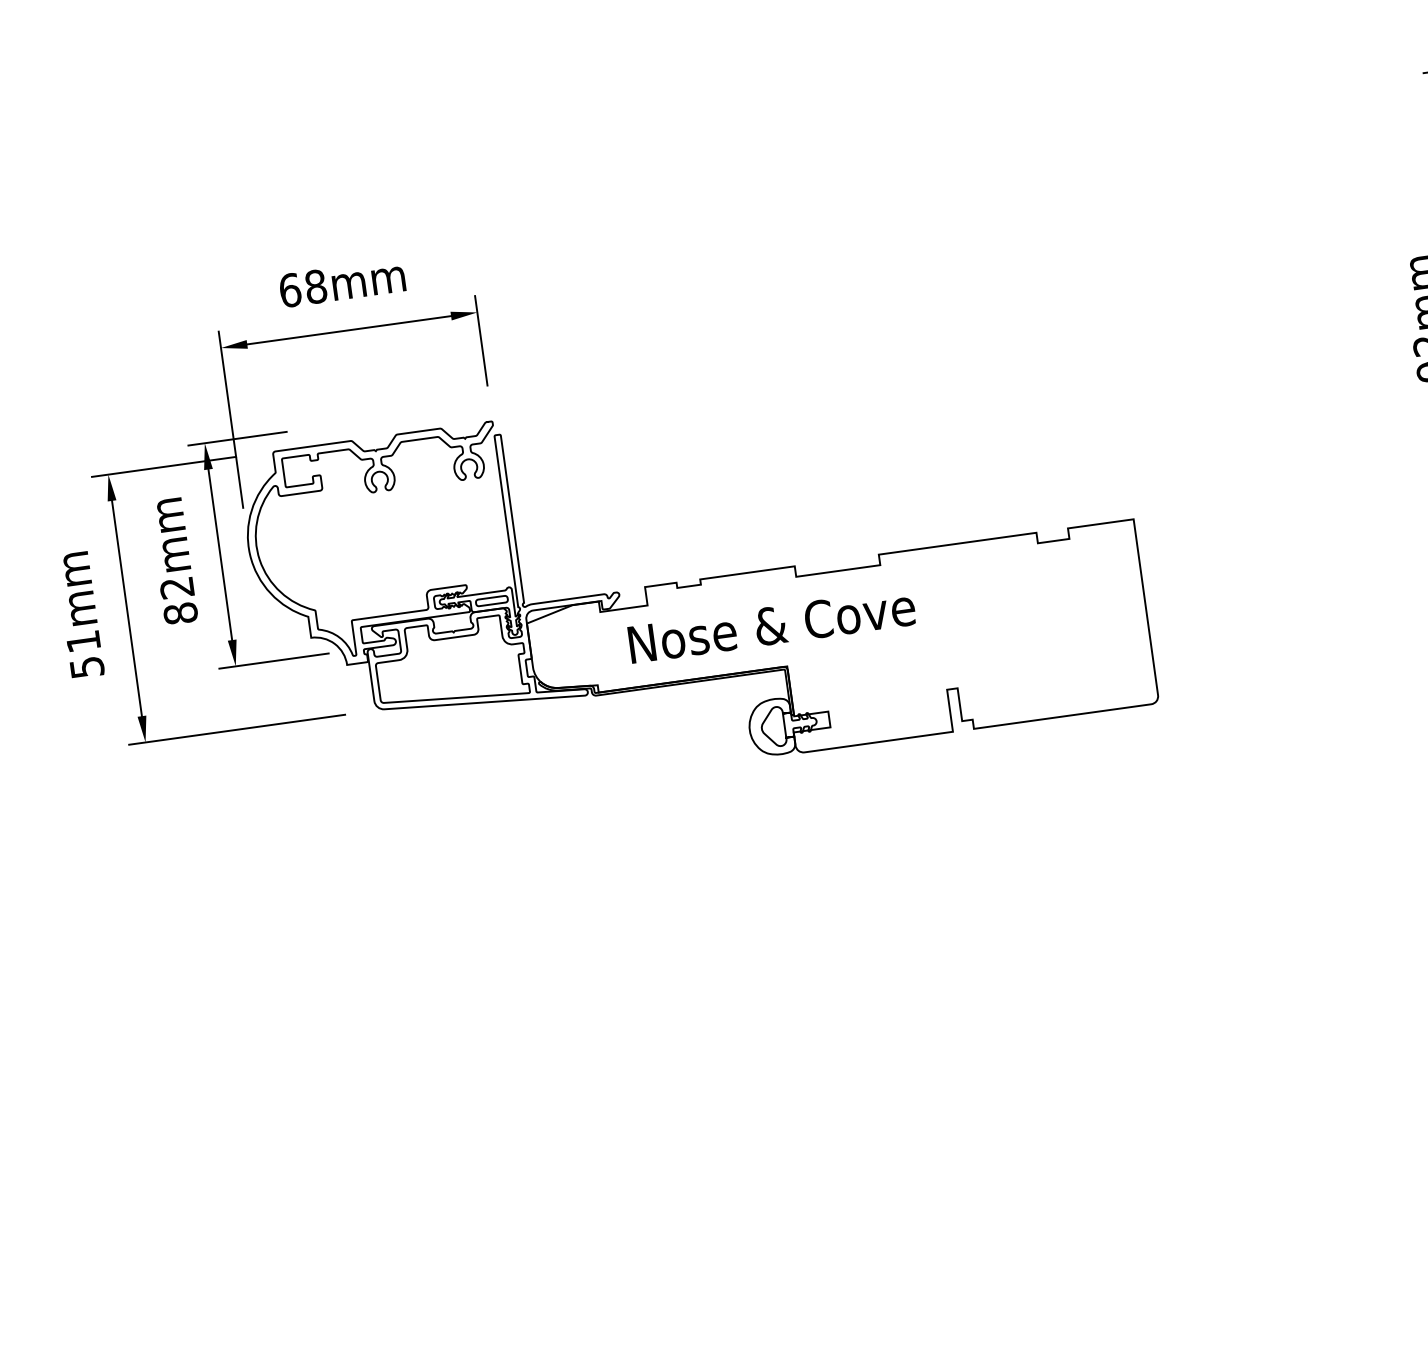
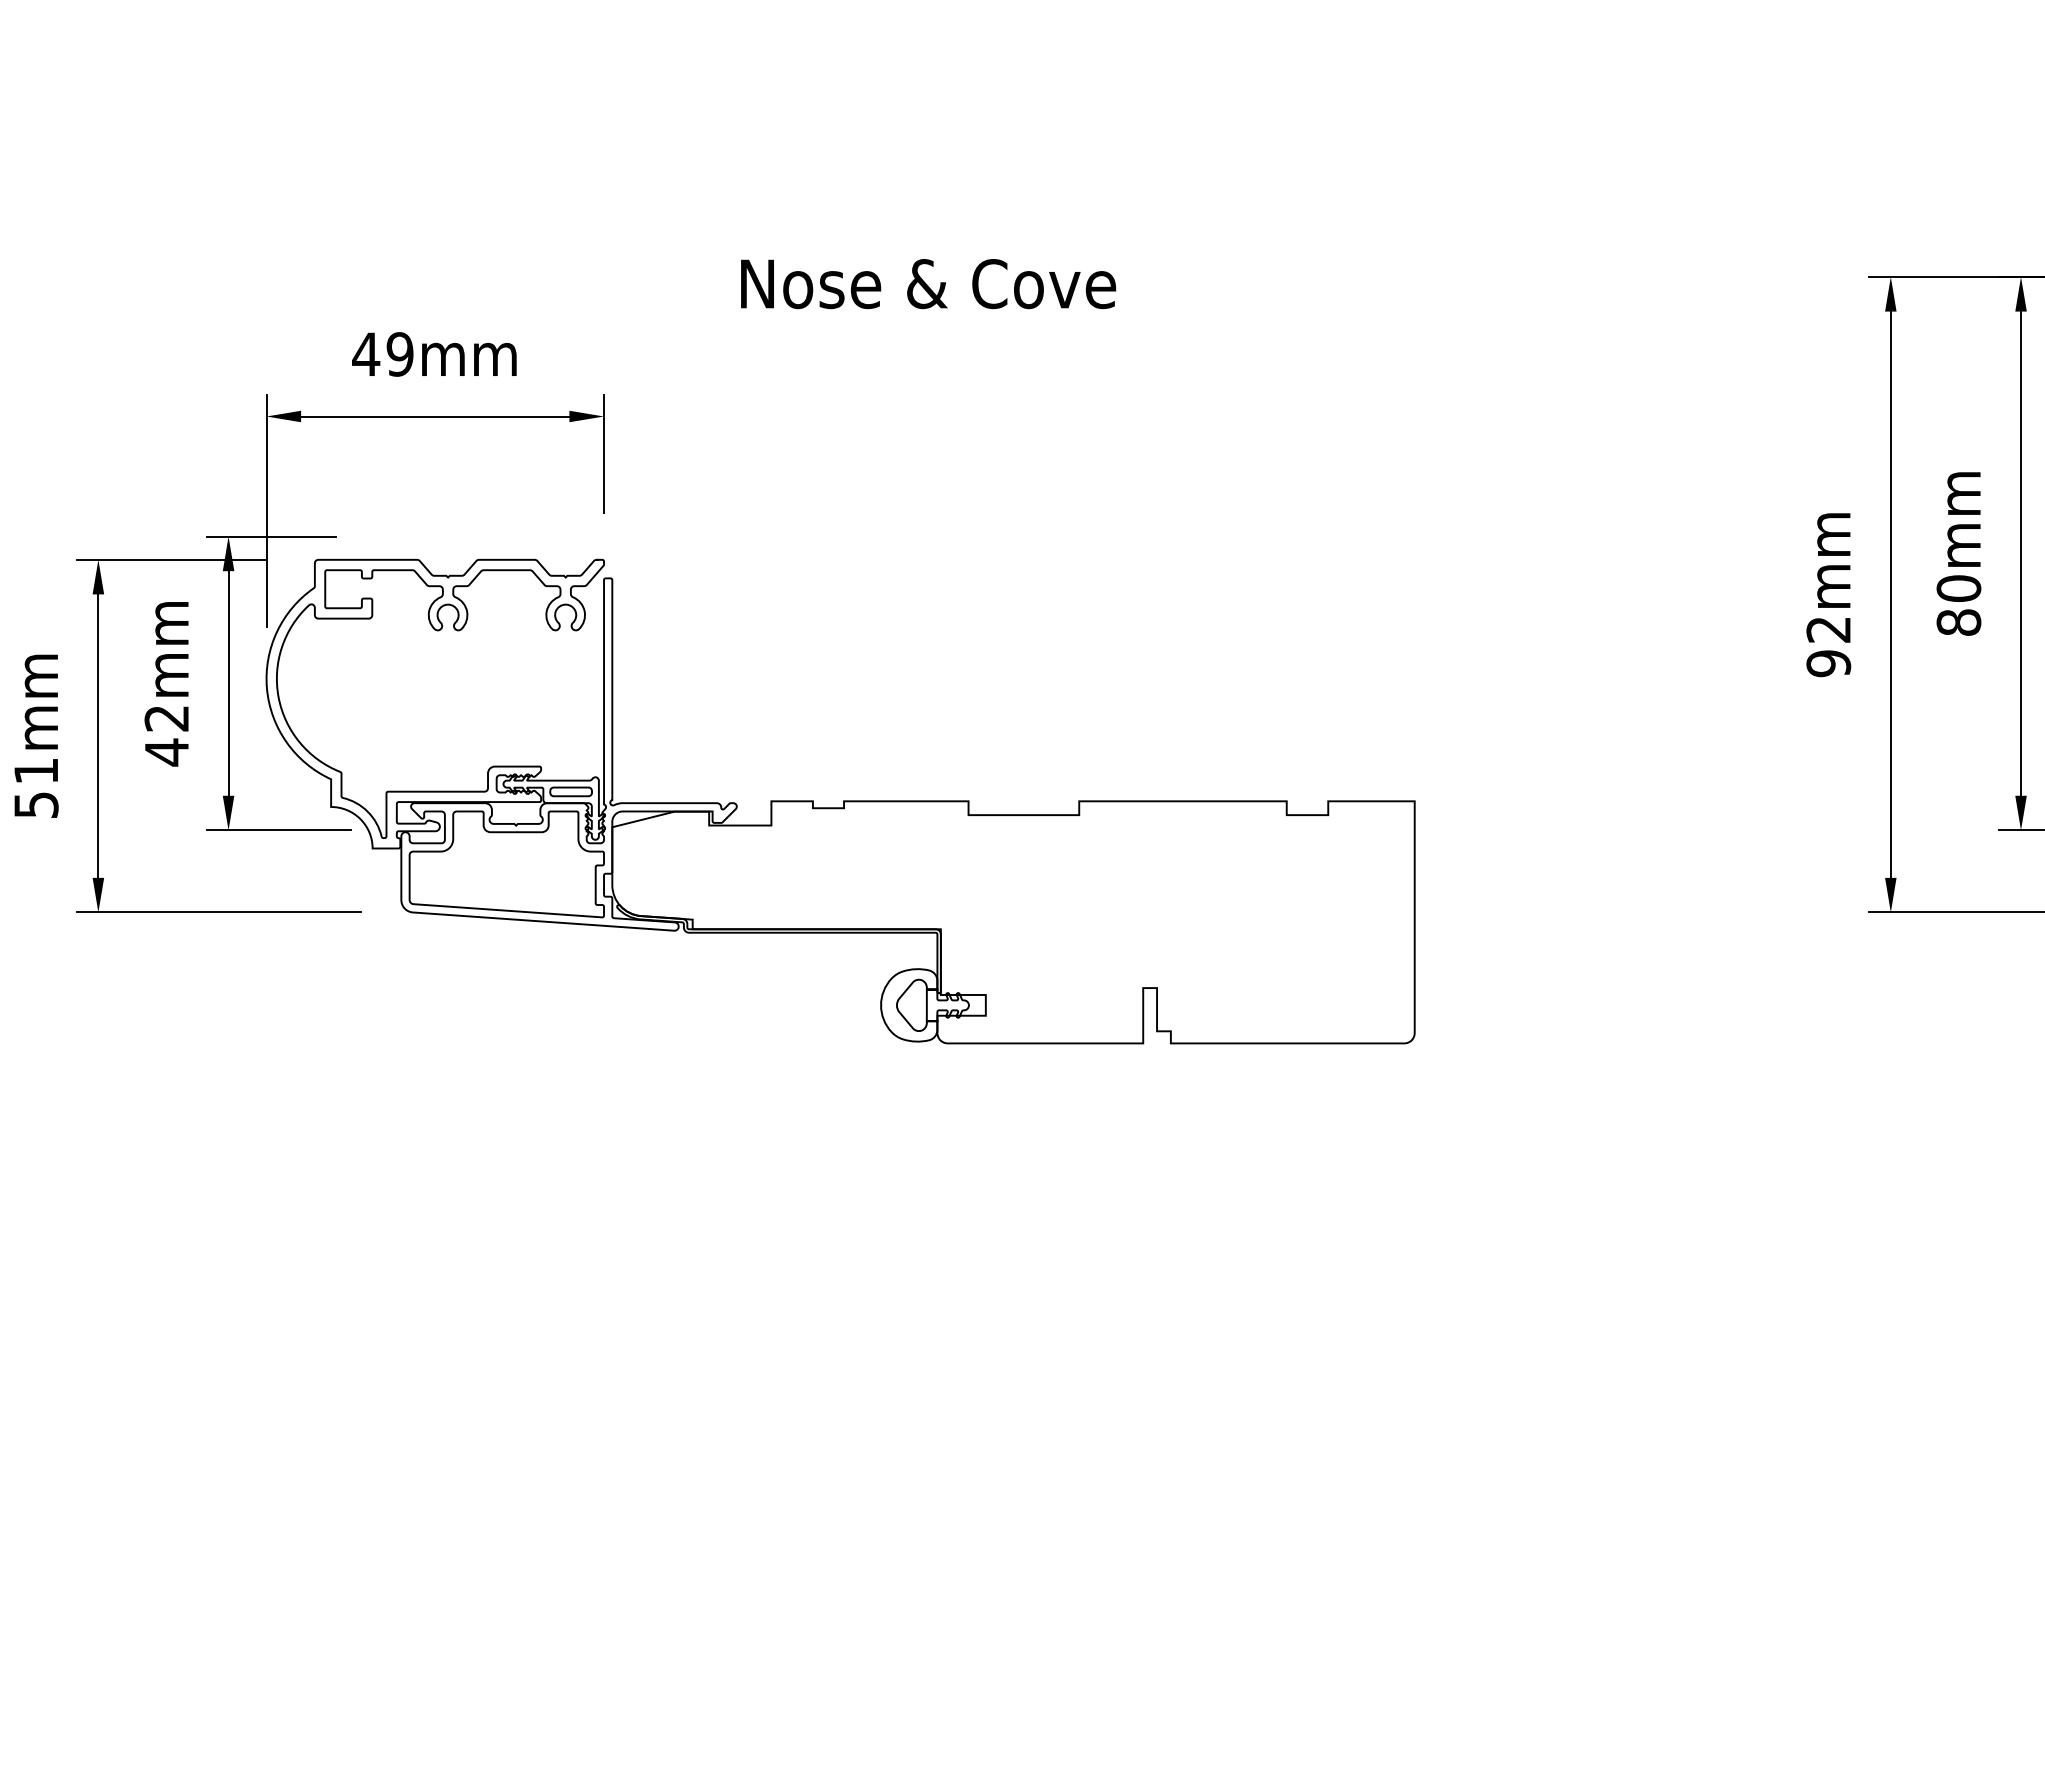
text: (302, 288) -> (382, 354), 68mm -> 49mm
text: (180, 613) -> (166, 752), 82mm -> 42mm
text: (772, 626) -> (928, 284), moved

